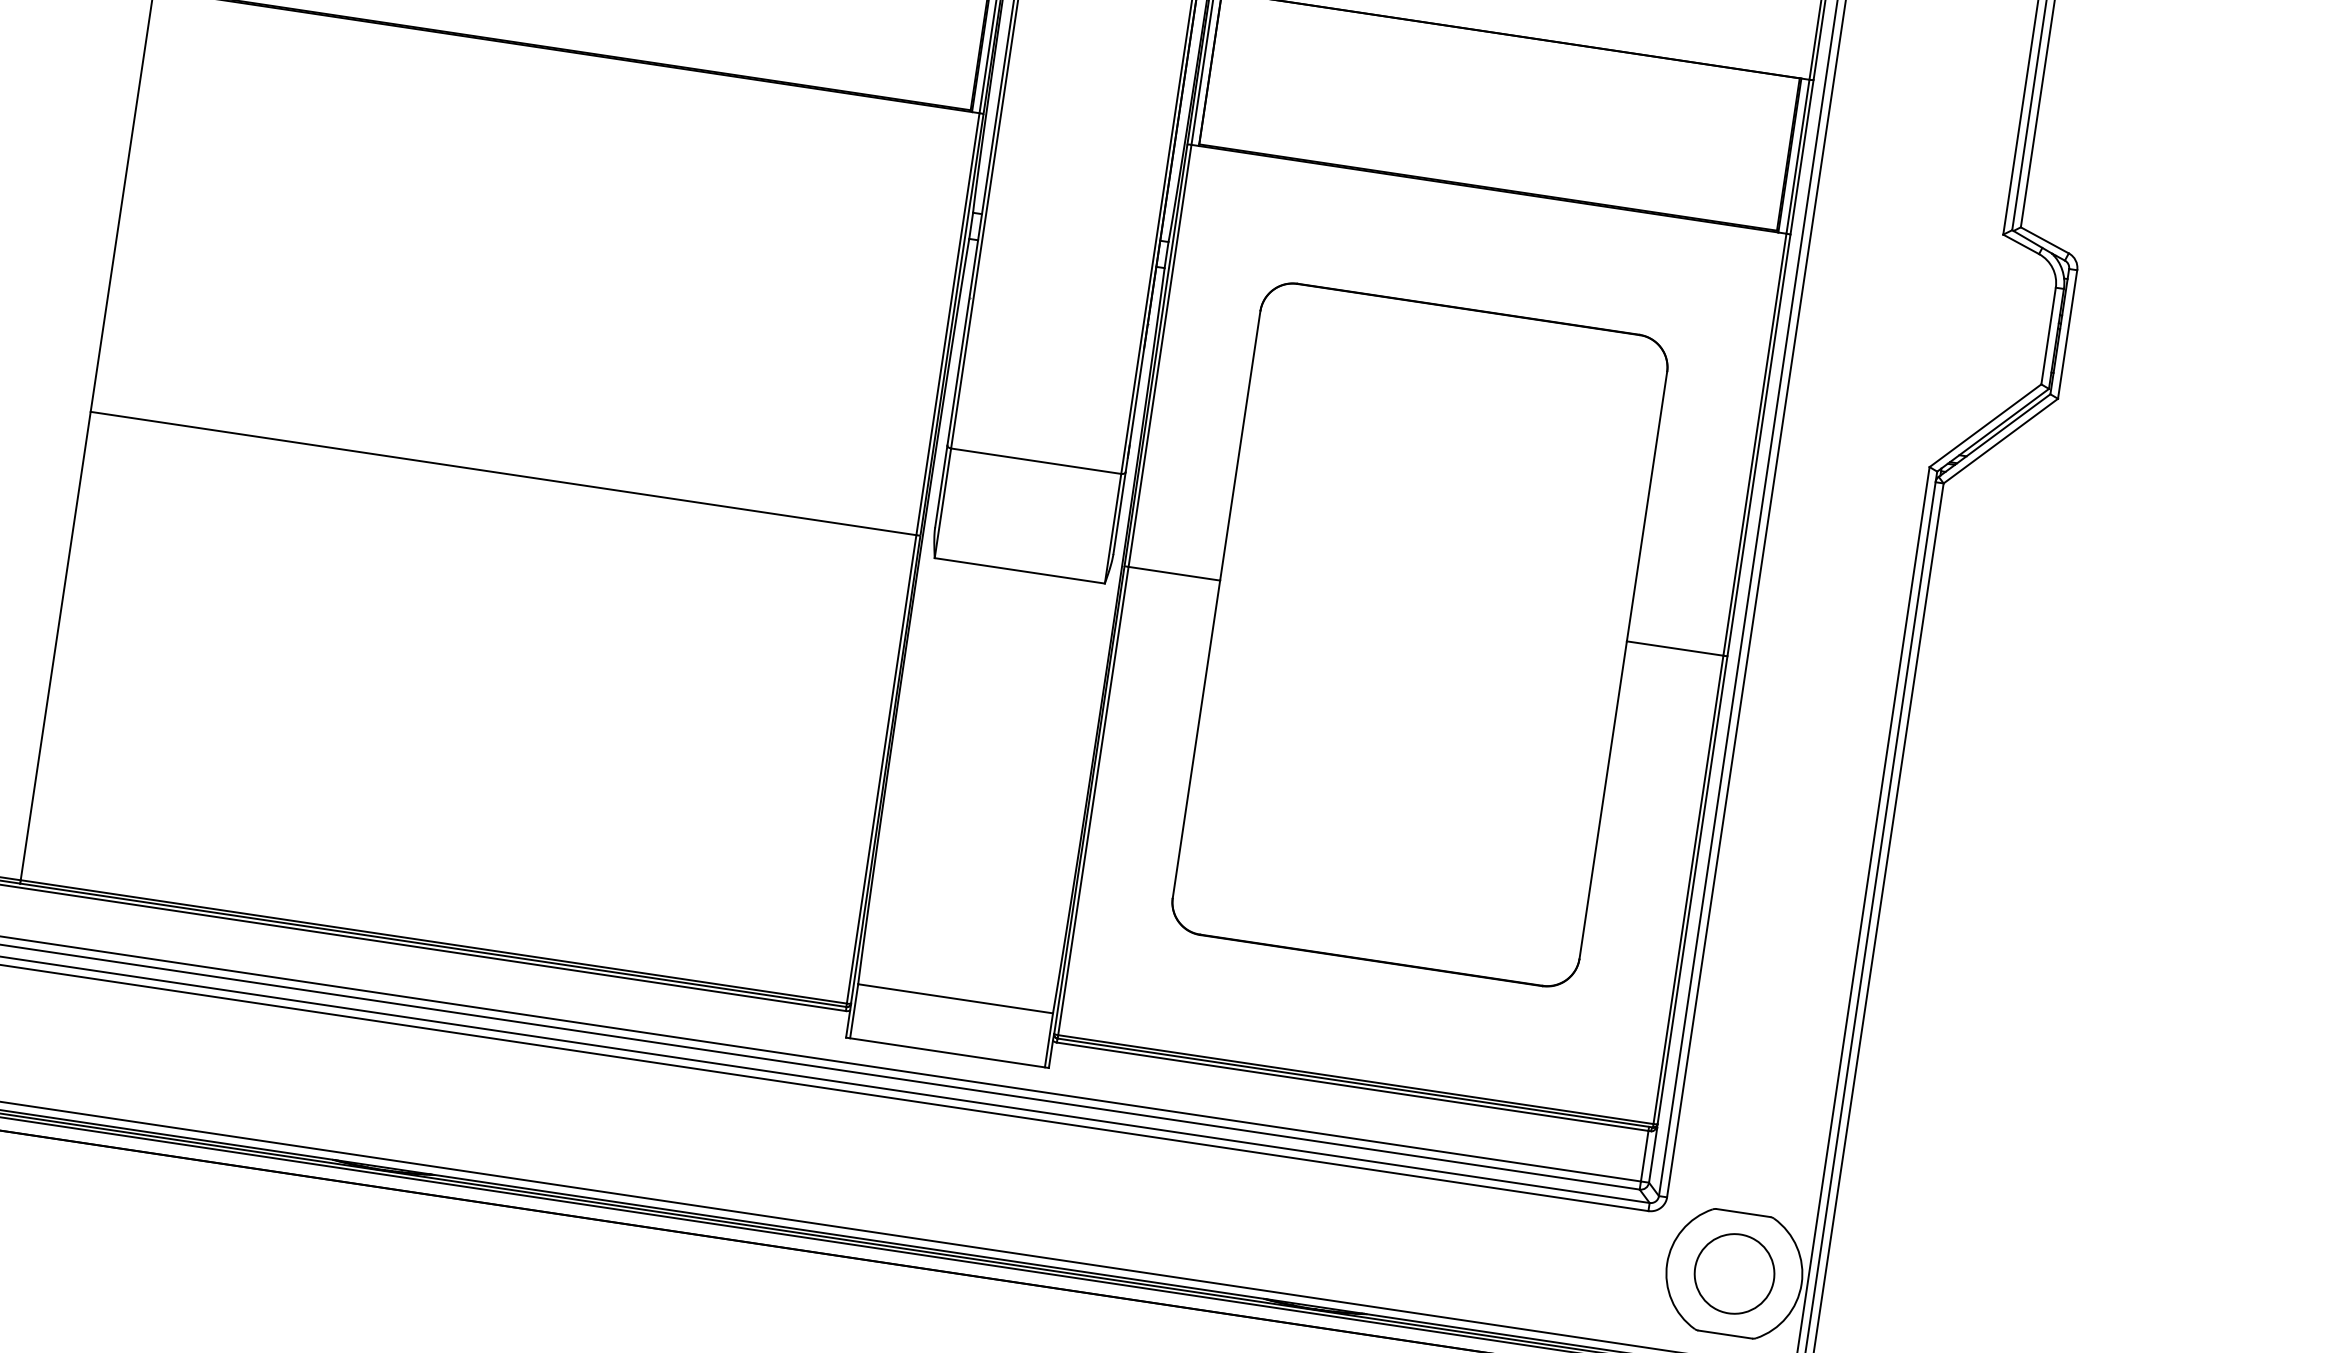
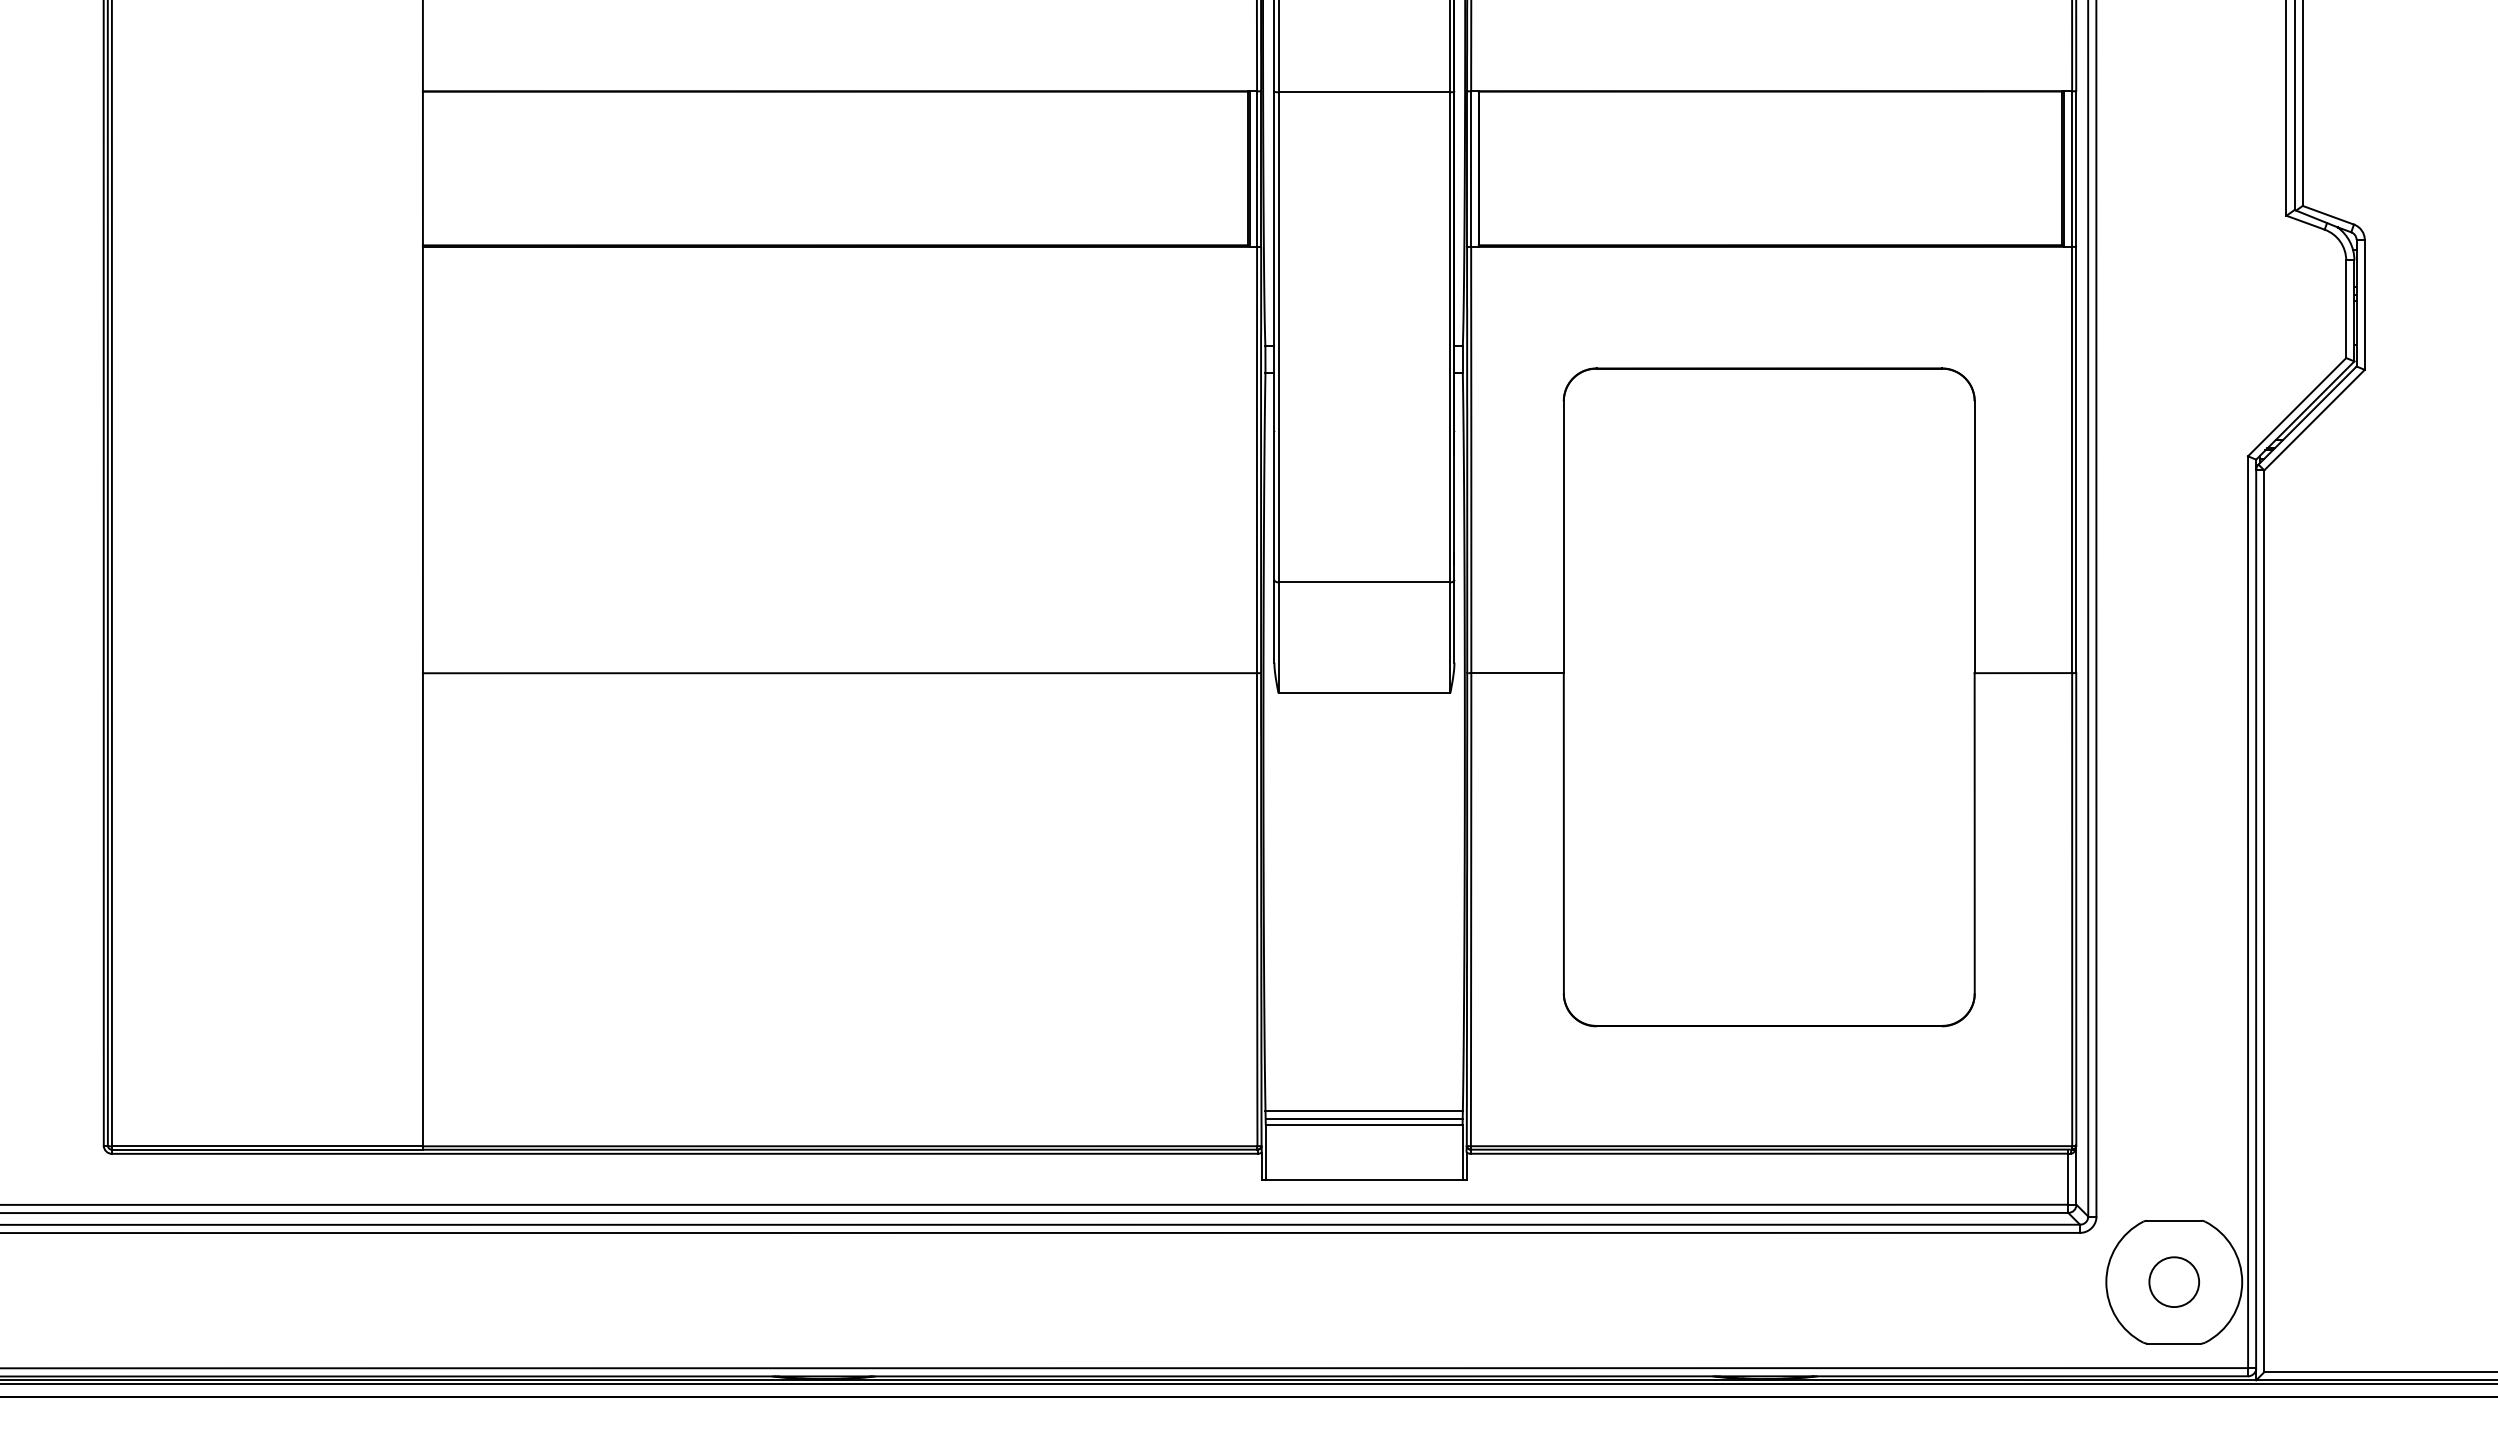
line: (956, 984) -> (1363, 1111), added
line: (955, 992) -> (1363, 1119), added
circle: (1733, 1273) -> (2173, 1281), size x0.62

